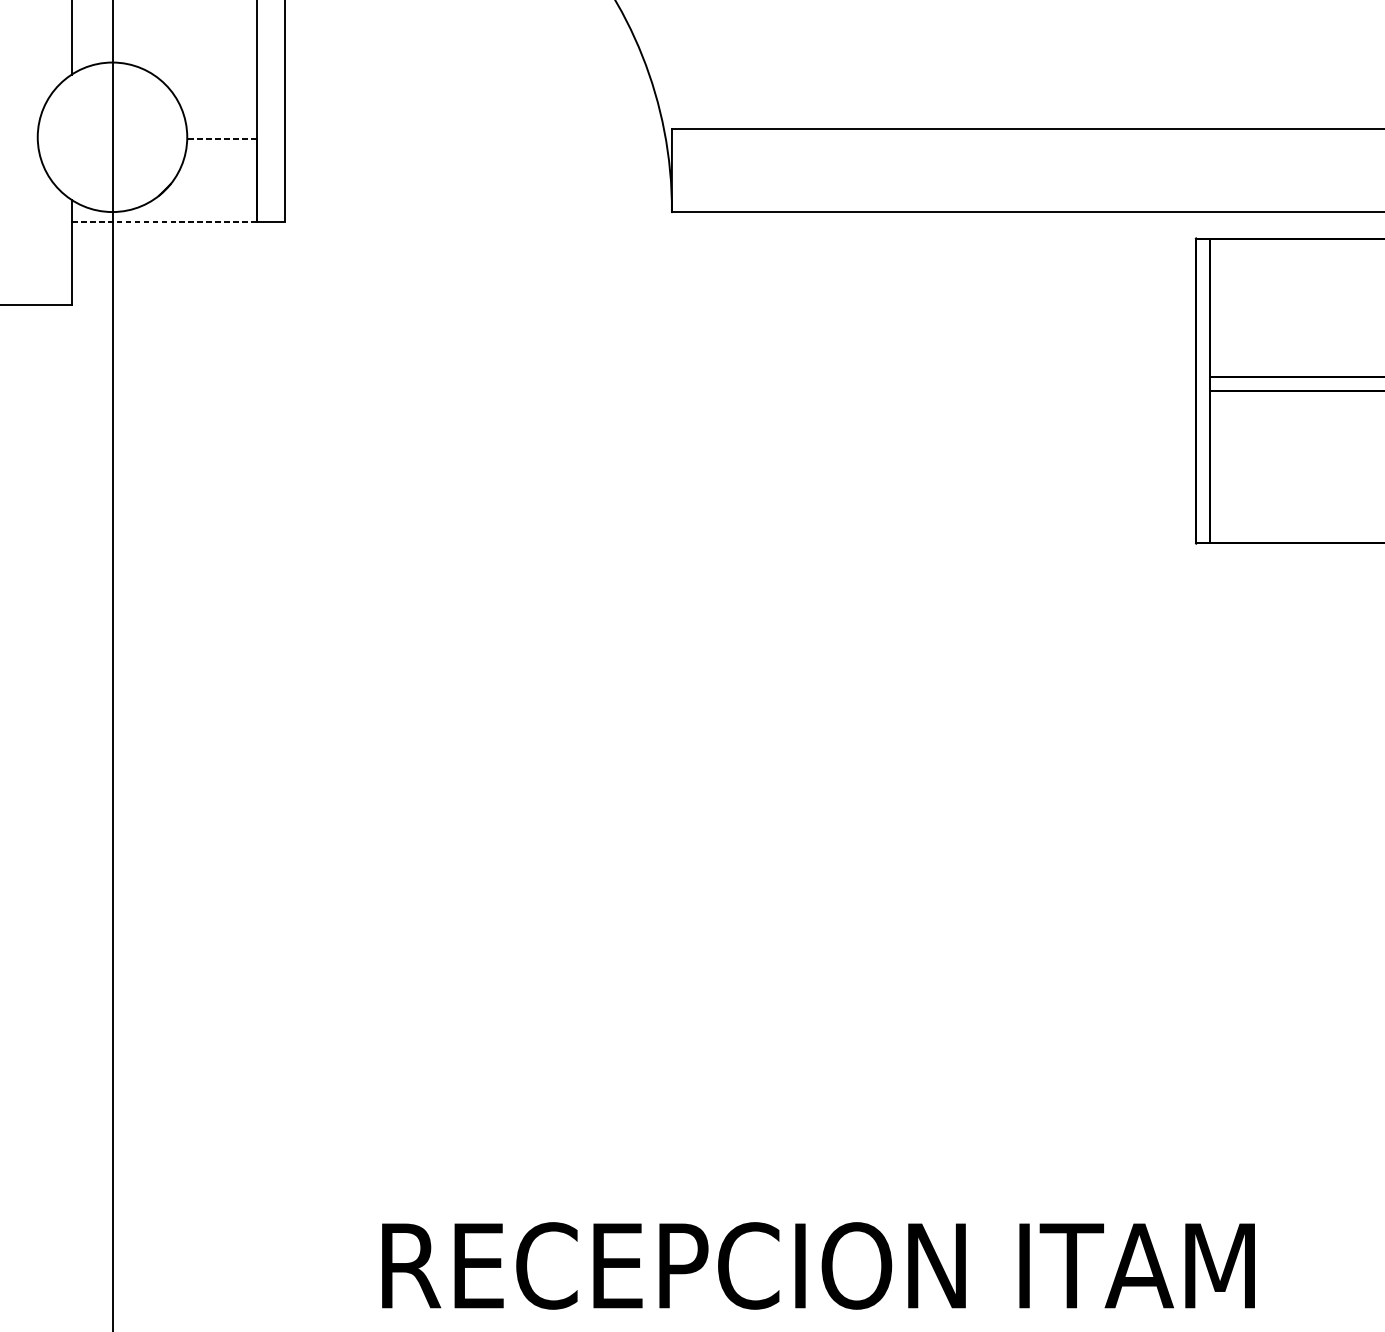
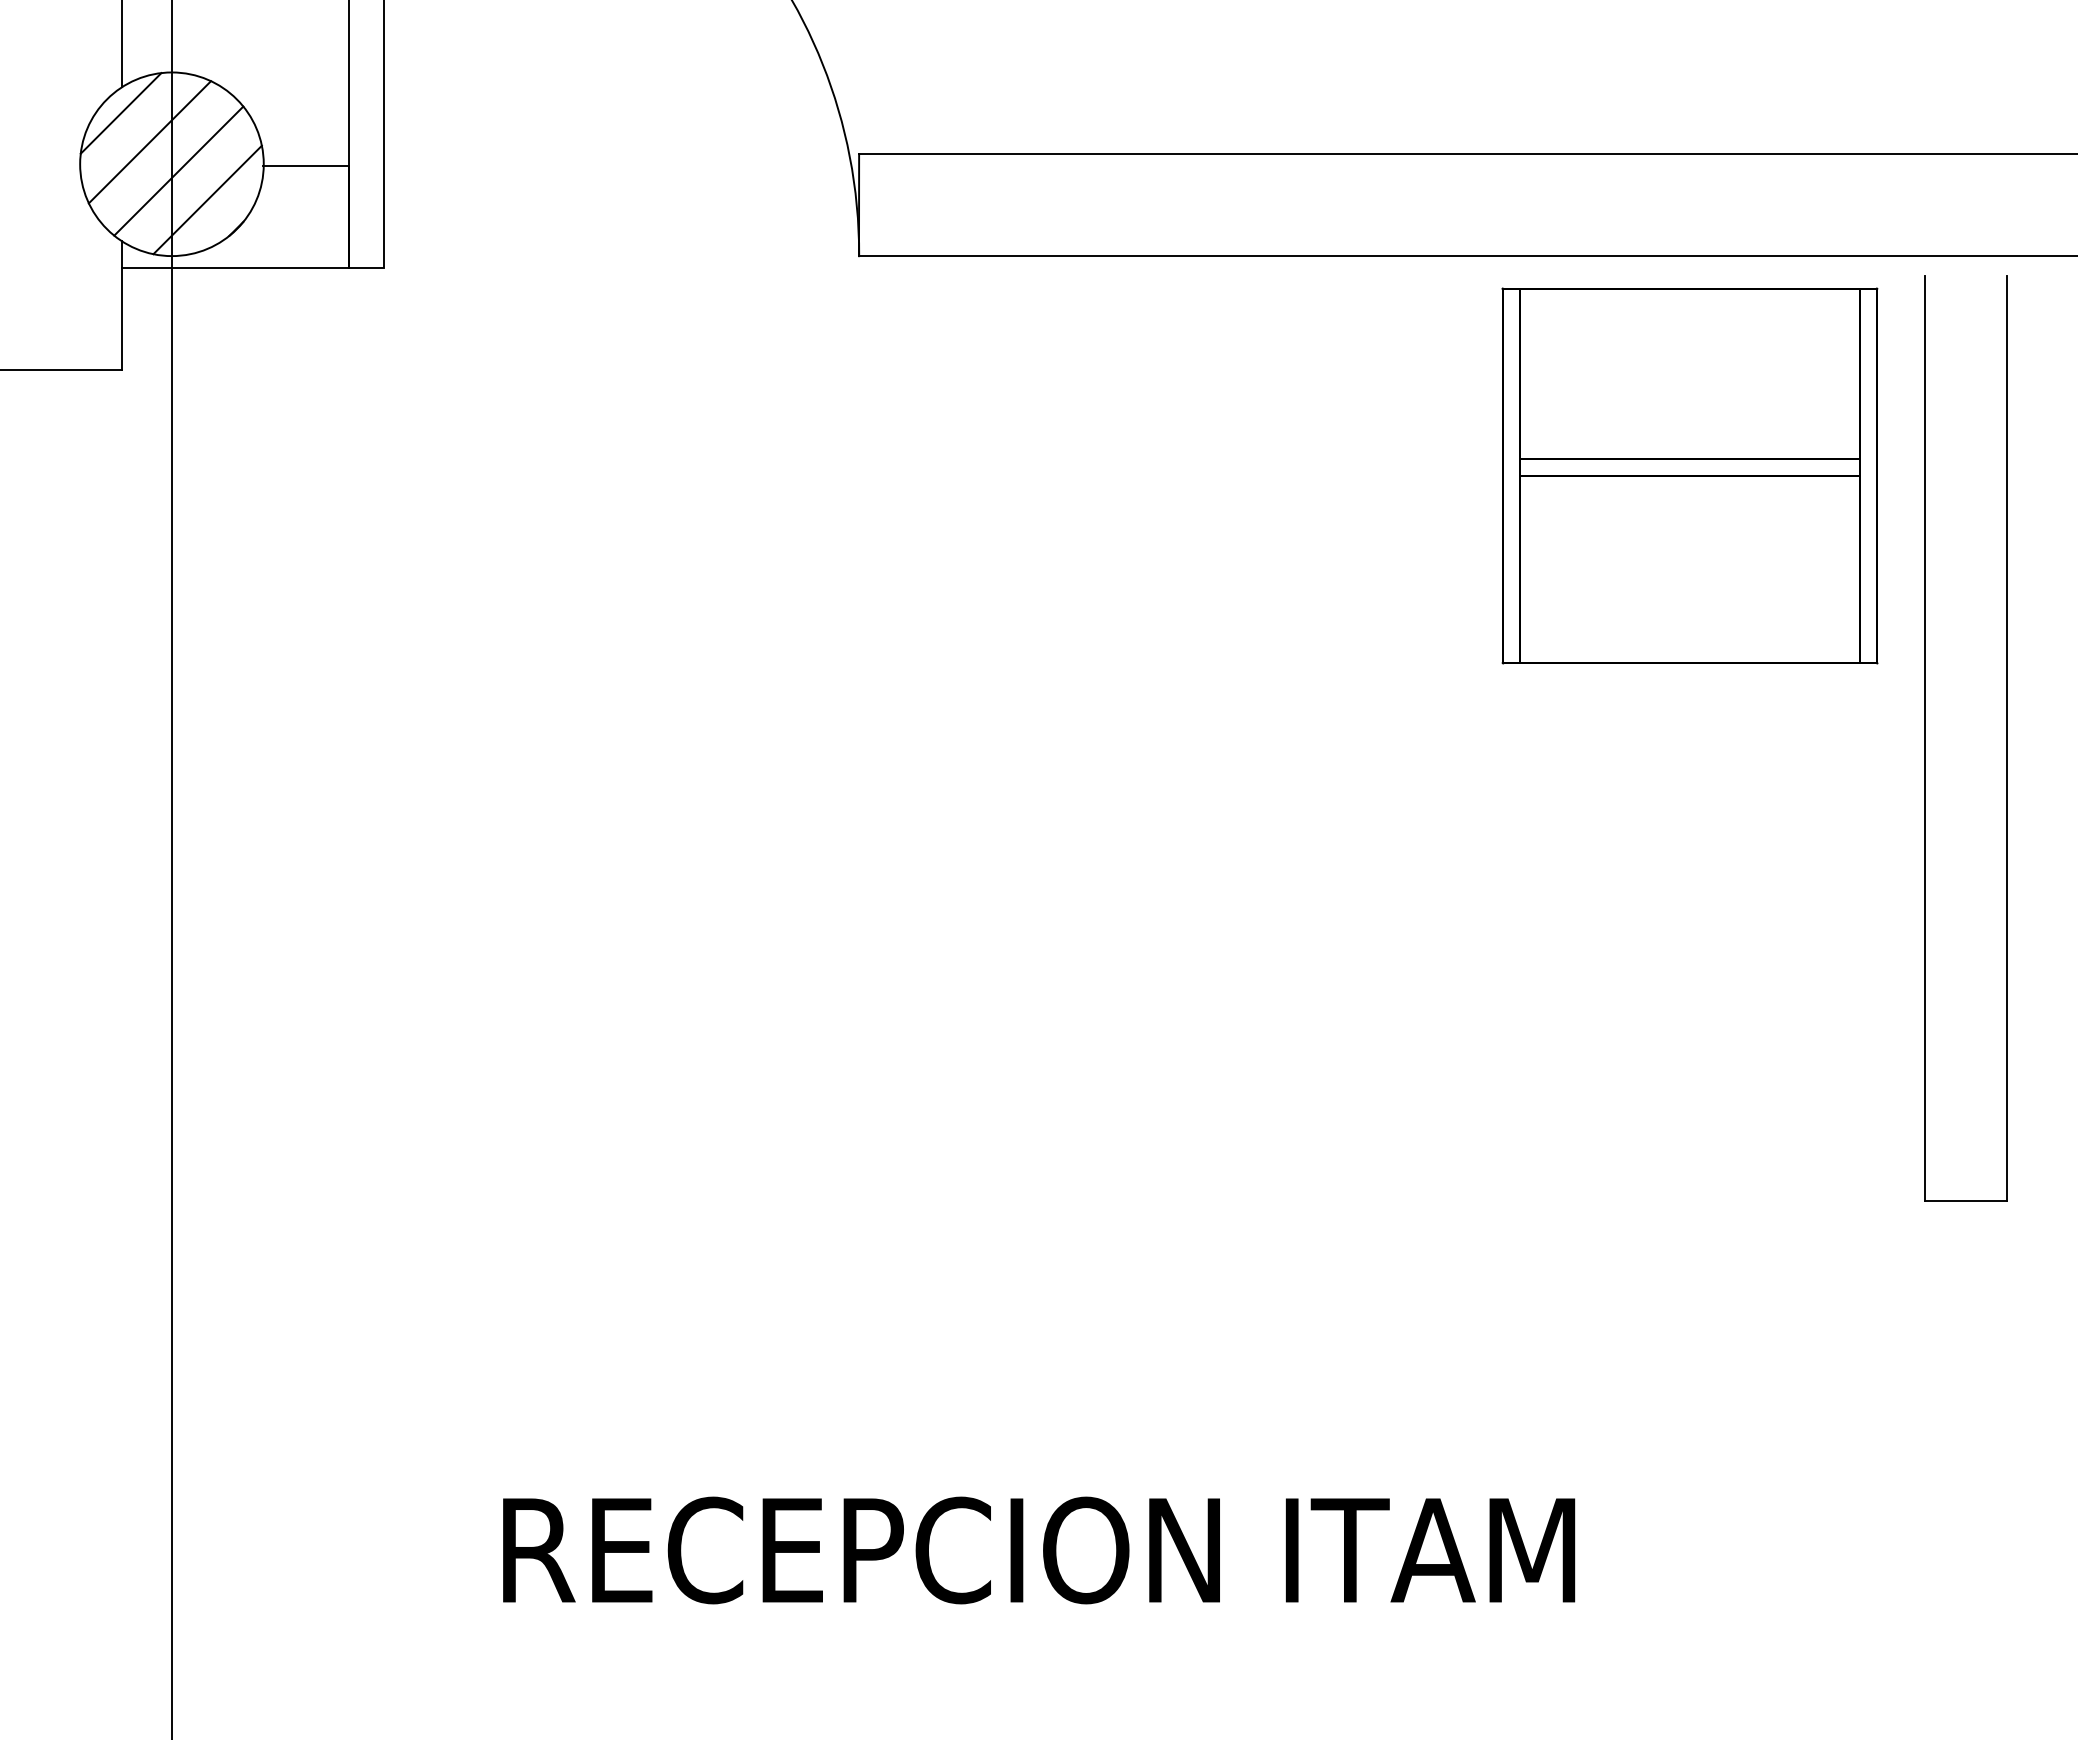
line: (70, 95) -> (120, 113), added
line: (94, 119) -> (149, 142), added
line: (221, 139) -> (305, 166), dashed -> solid
line: (117, 142) -> (178, 170), added
line: (141, 165) -> (207, 199), added
line: (164, 222) -> (235, 268), dashed -> solid

